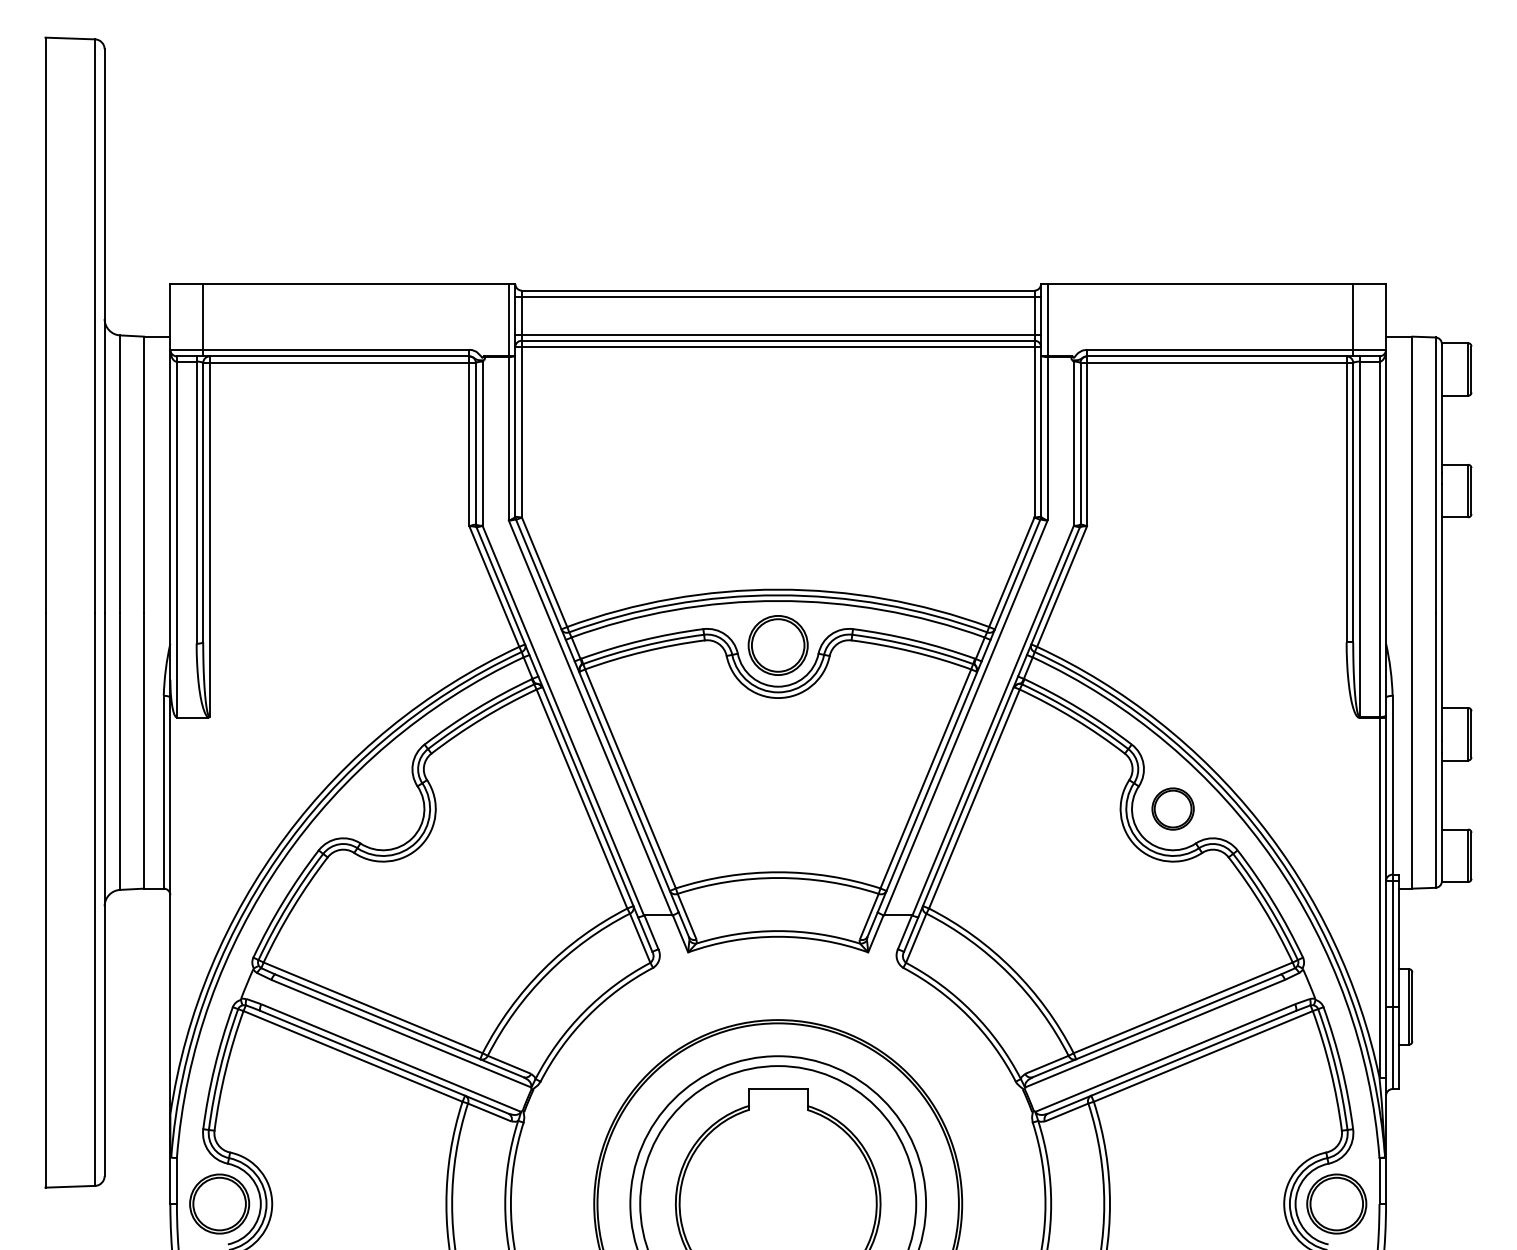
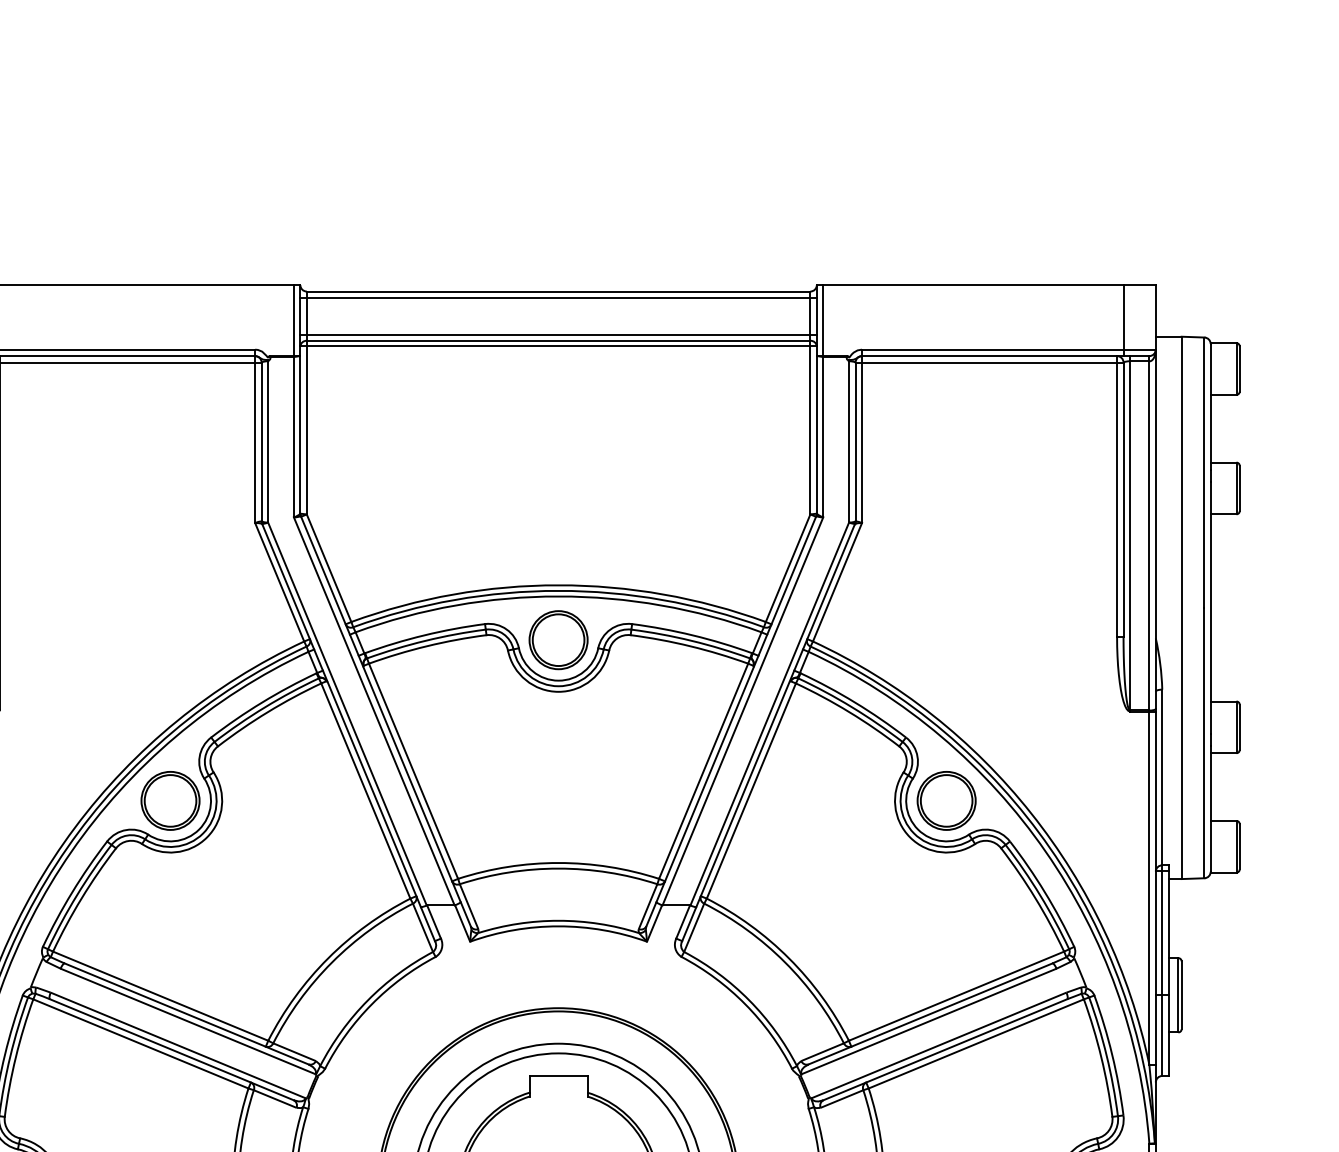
part: (382, 808) -> (169, 800), added
part: (1172, 808) -> (945, 800), size x1.43

